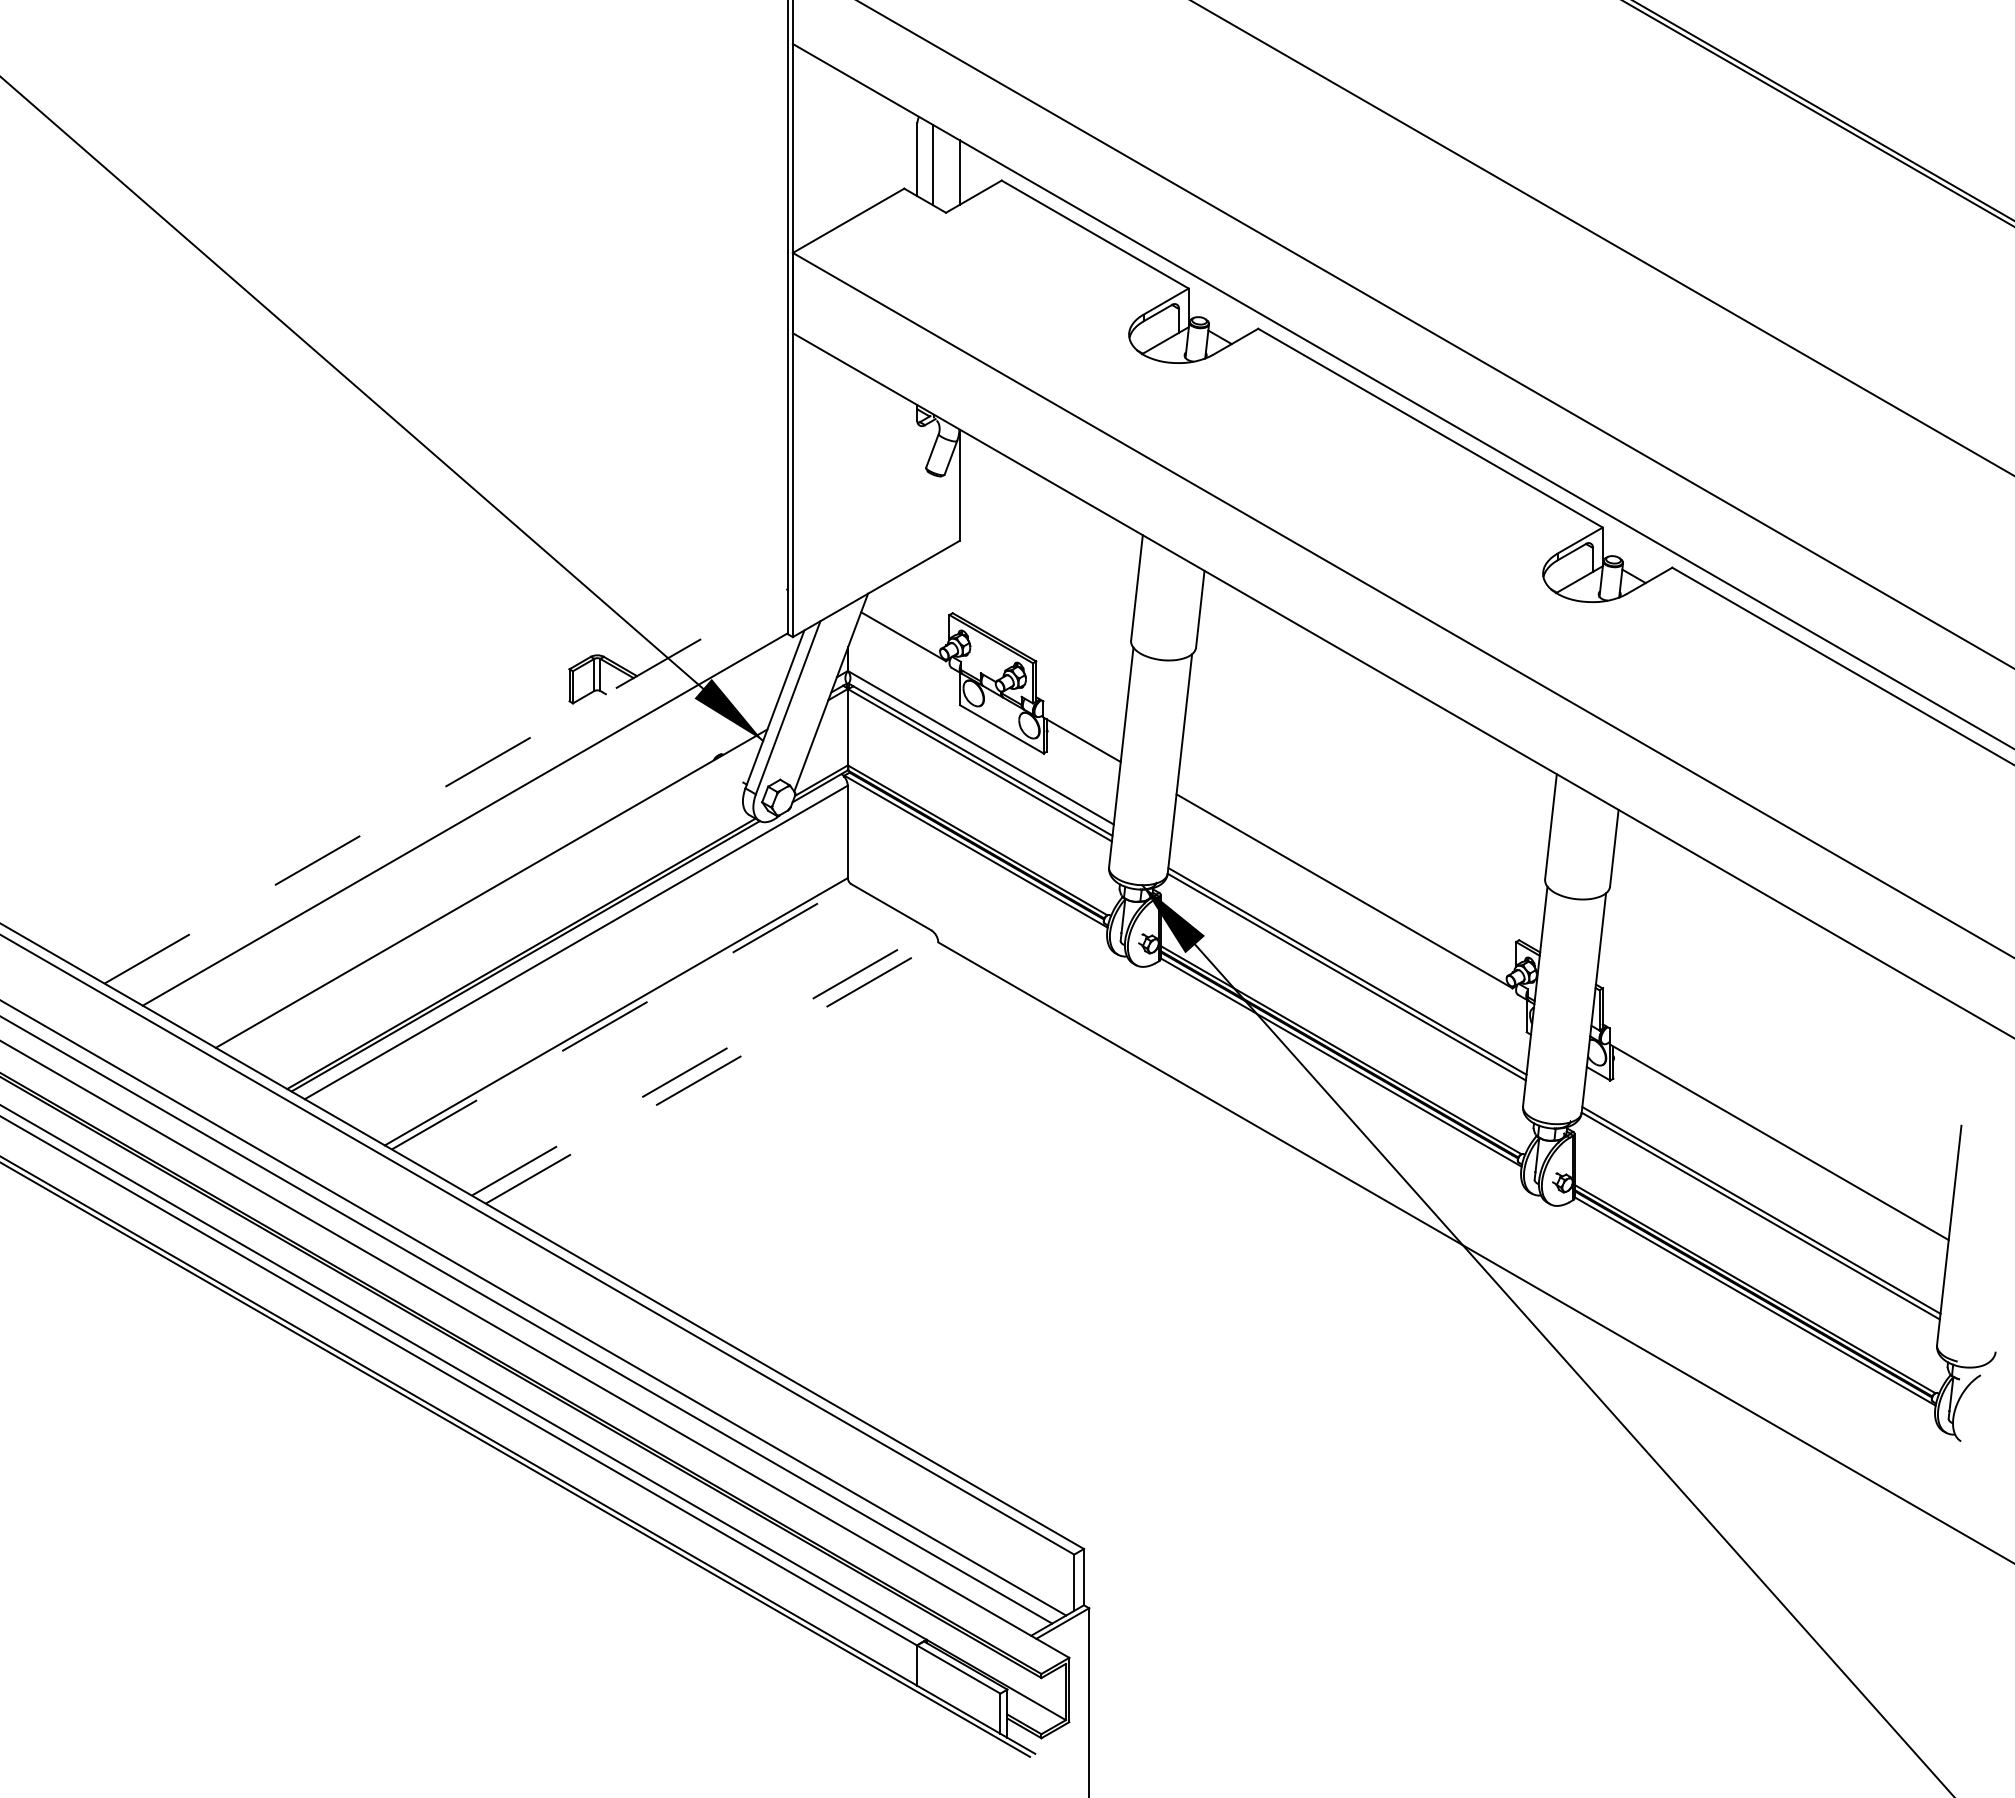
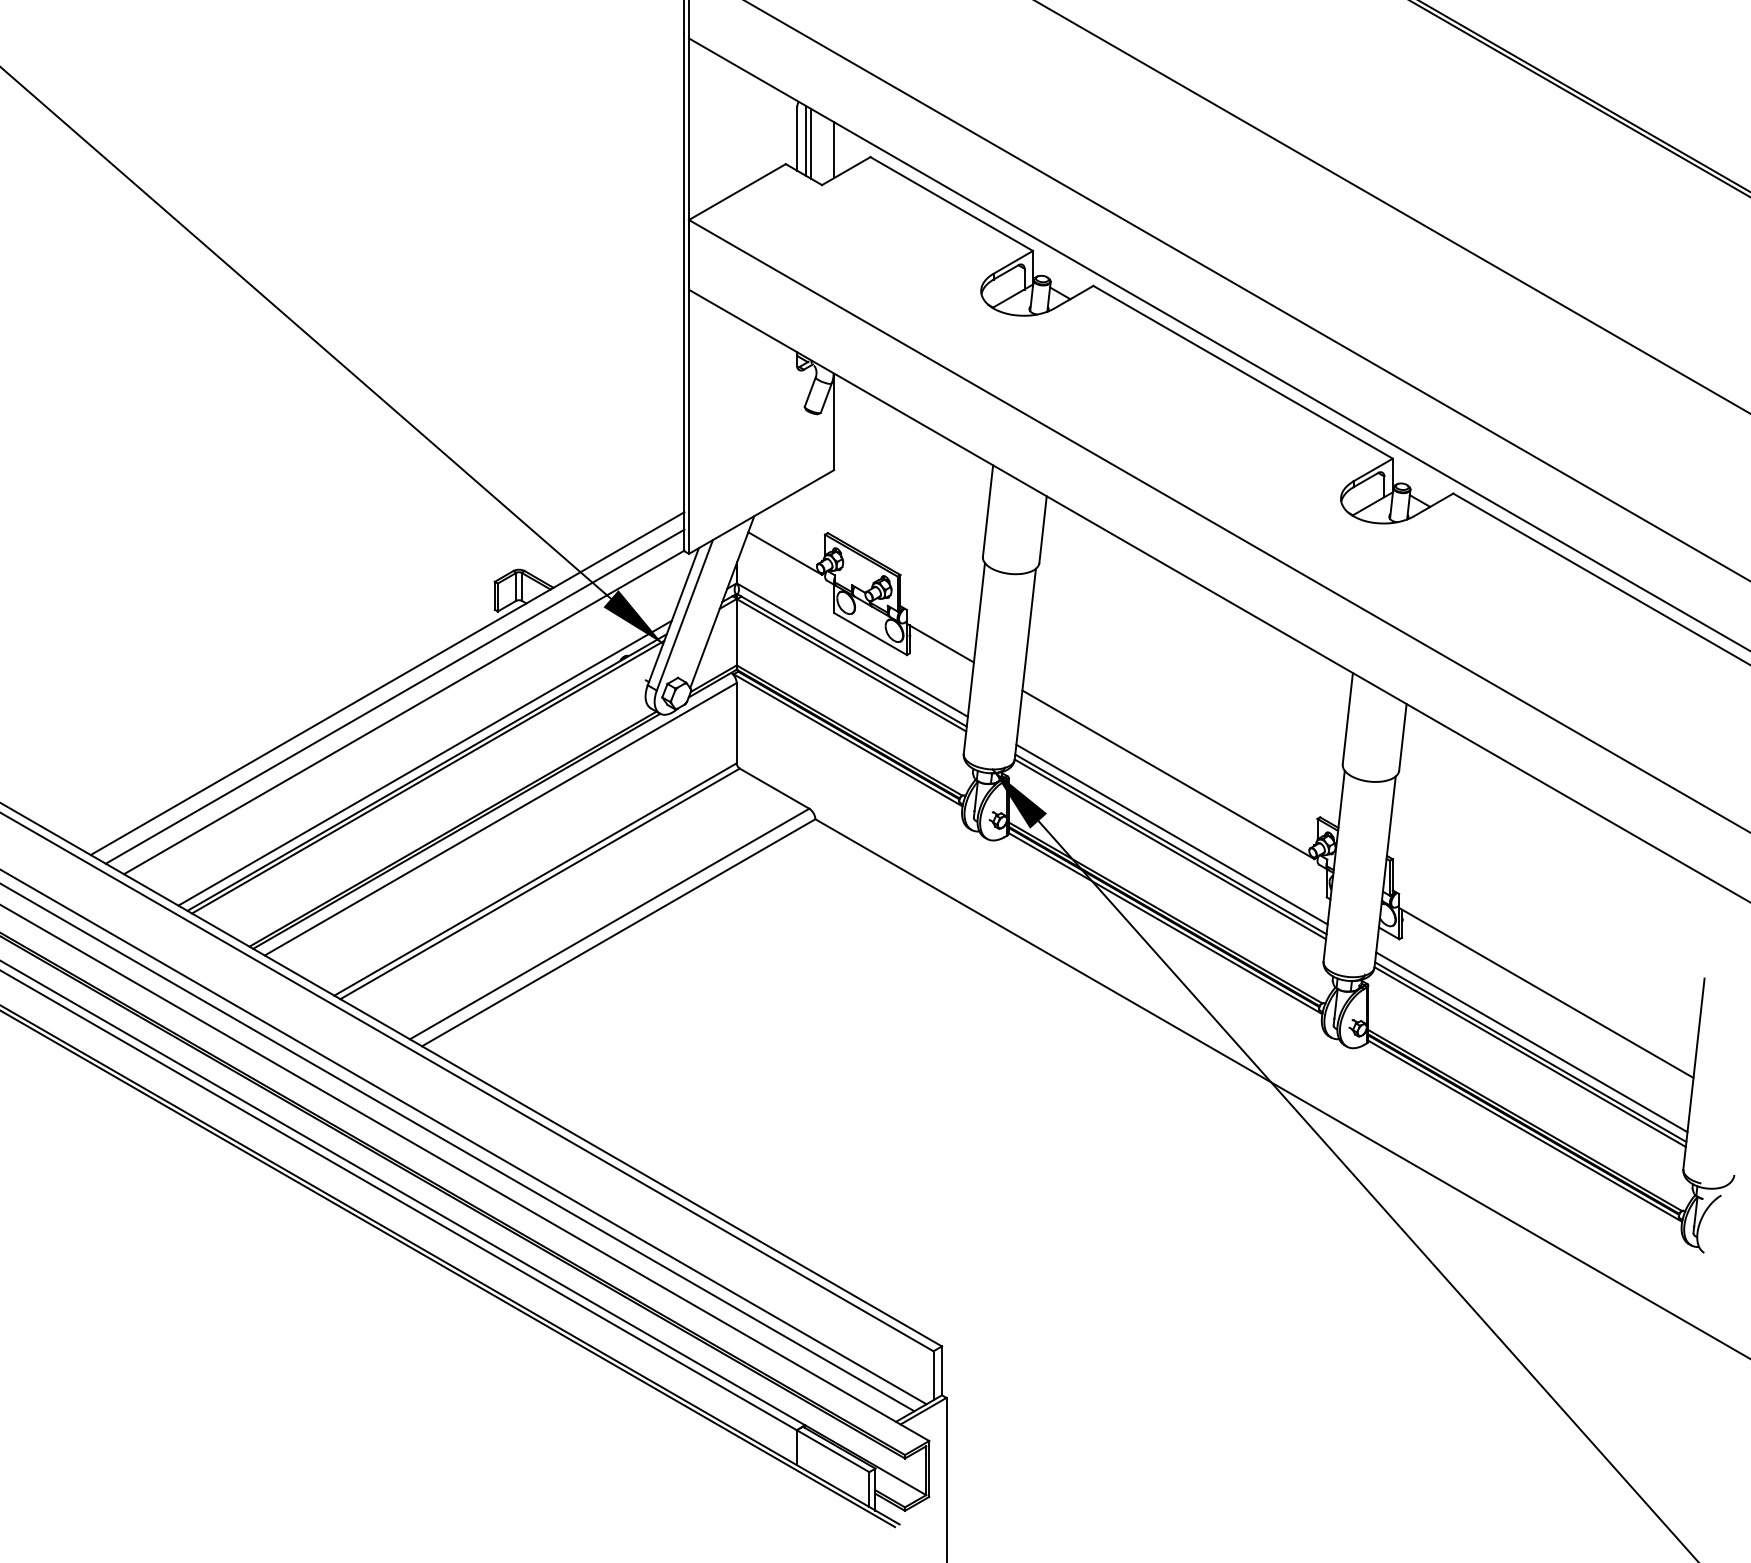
line: (927, 161) -> (805, 140), added
line: (446, 786) -> (387, 683), dashed -> solid
line: (454, 801) -> (394, 696), added
line: (489, 877) -> (425, 762), added
line: (492, 893) -> (427, 776), added
line: (1348, 959) -> (1171, 834), added
line: (622, 1016) -> (540, 883), dashed -> solid
line: (702, 1062) -> (610, 923), dashed -> solid
line: (712, 1072) -> (619, 932), dashed -> solid
line: (1762, 1198) -> (1531, 1041), added

